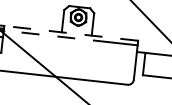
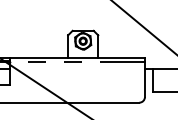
line: (71, 33) -> (77, 57), dashed -> solid

